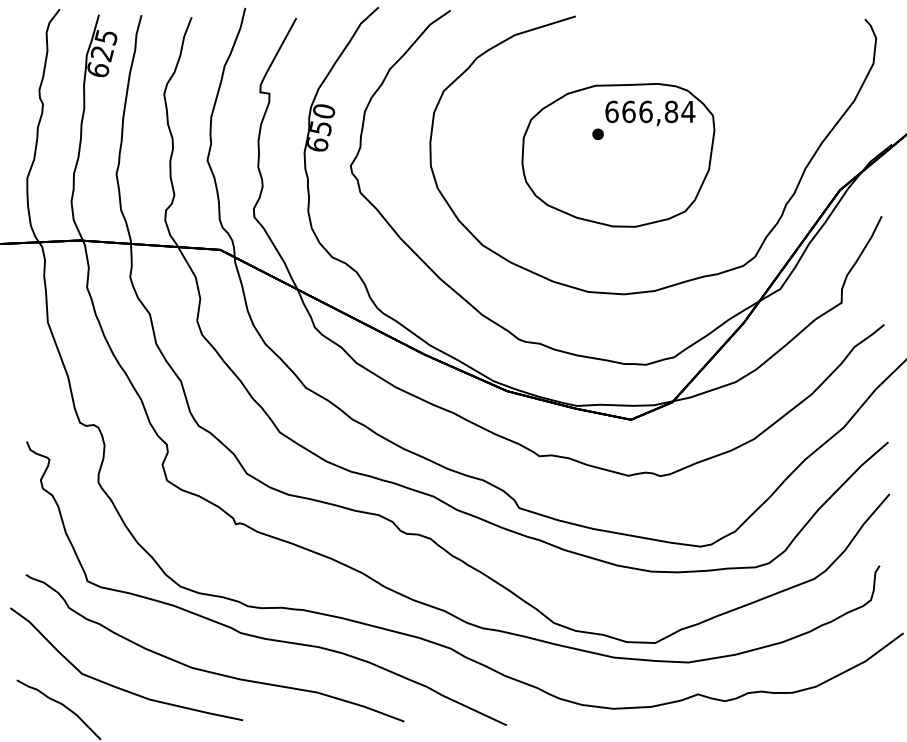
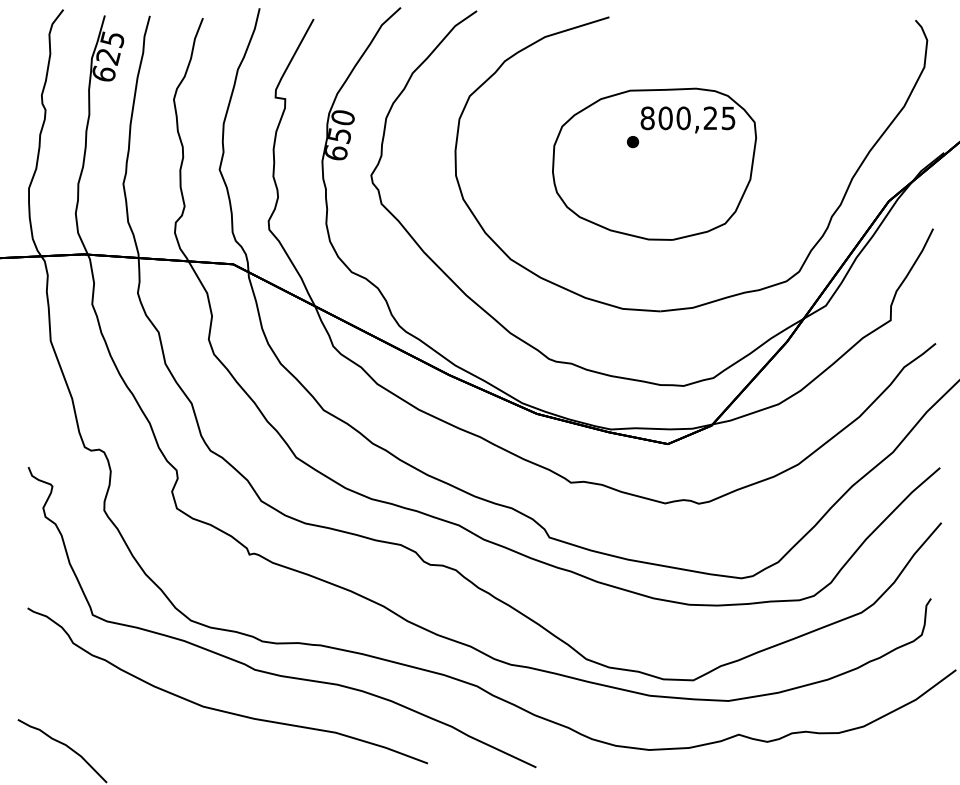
text: (650, 111) -> (688, 117), 666,84 -> 800,25
part: (117, 686) -> (124, 726), removed

